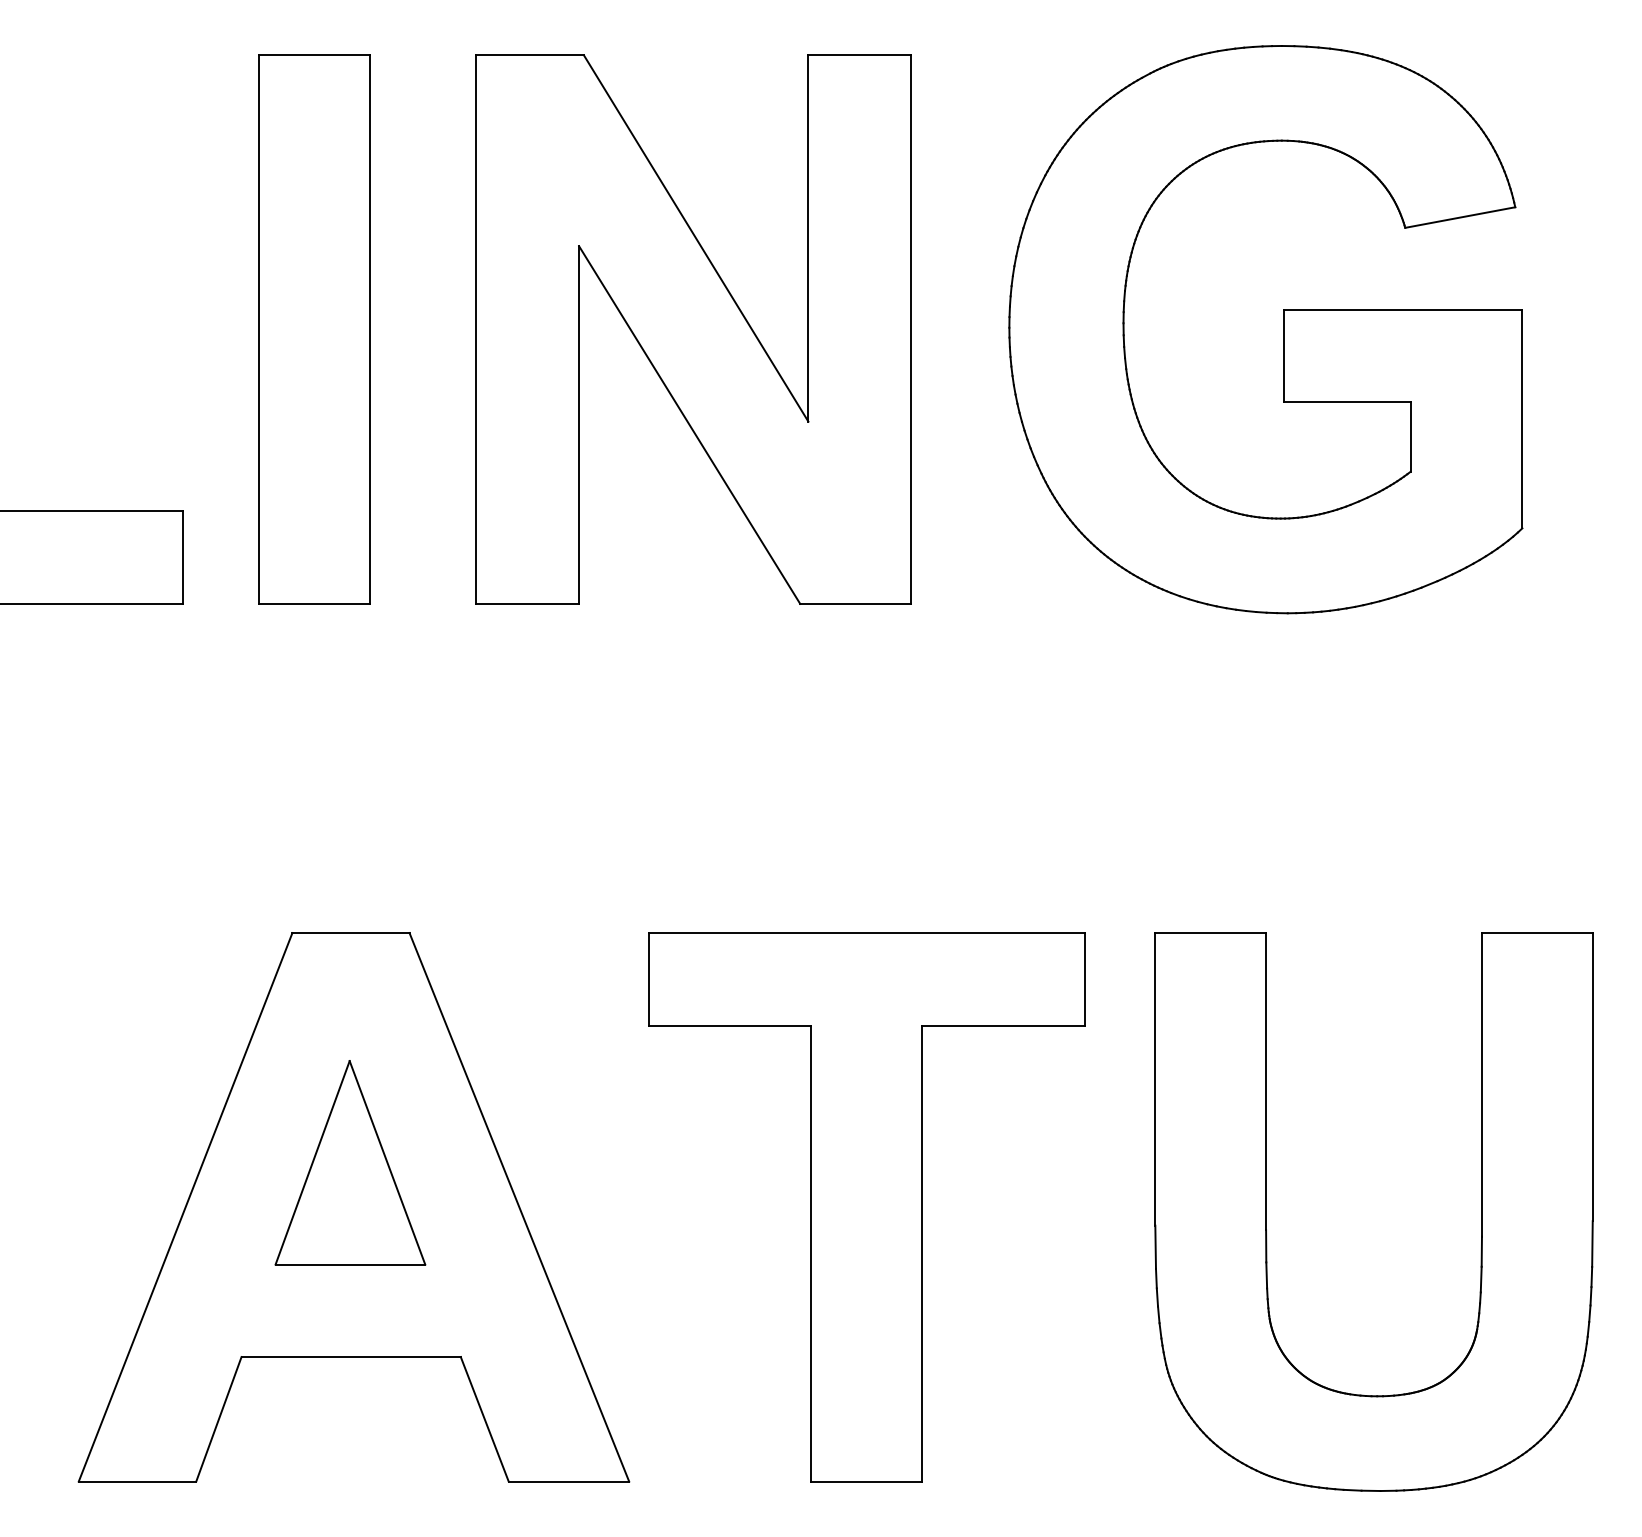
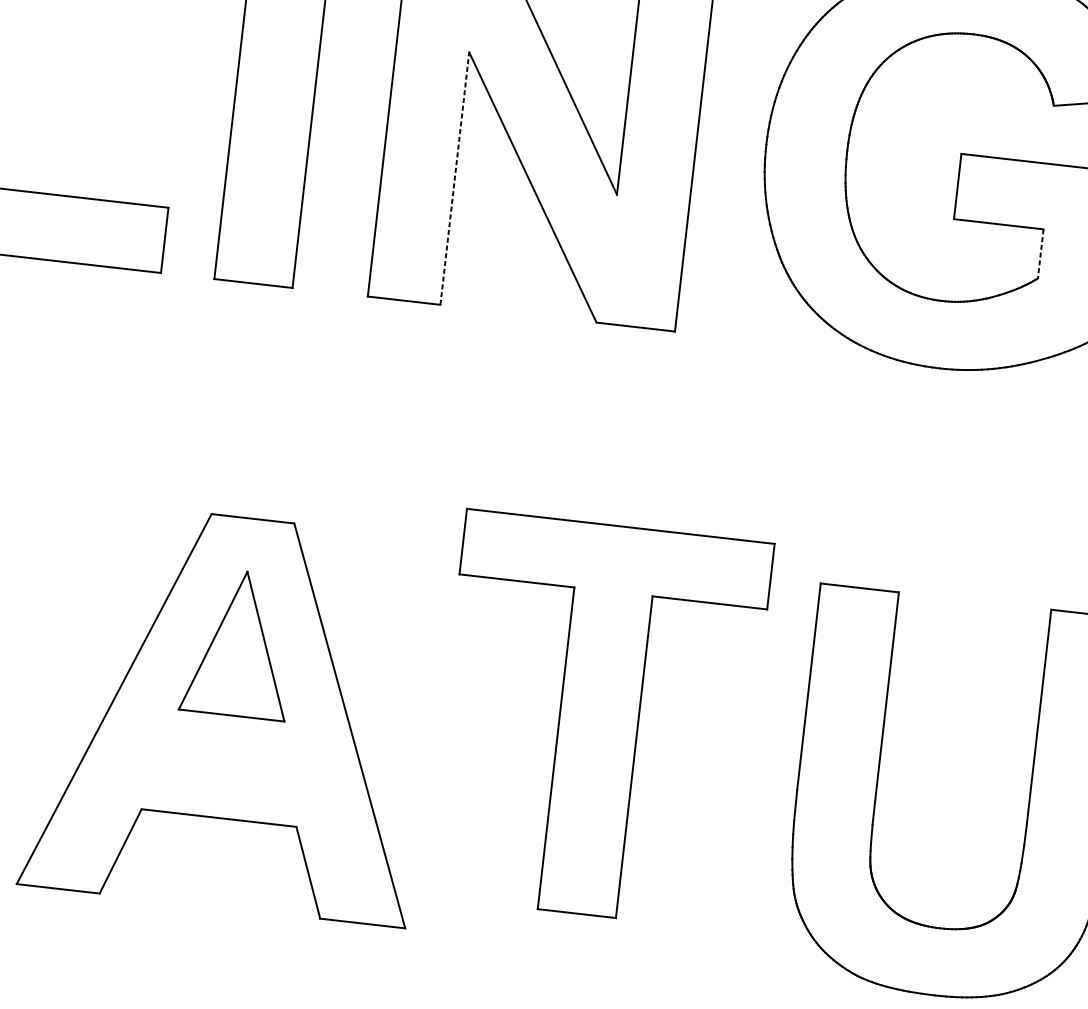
line: (579, 425) -> (455, 178), solid -> dashed
line: (1410, 437) -> (1040, 254), solid -> dashed
part: (350, 1162) -> (239, 643), moved
part: (866, 1207) -> (598, 720), moved

